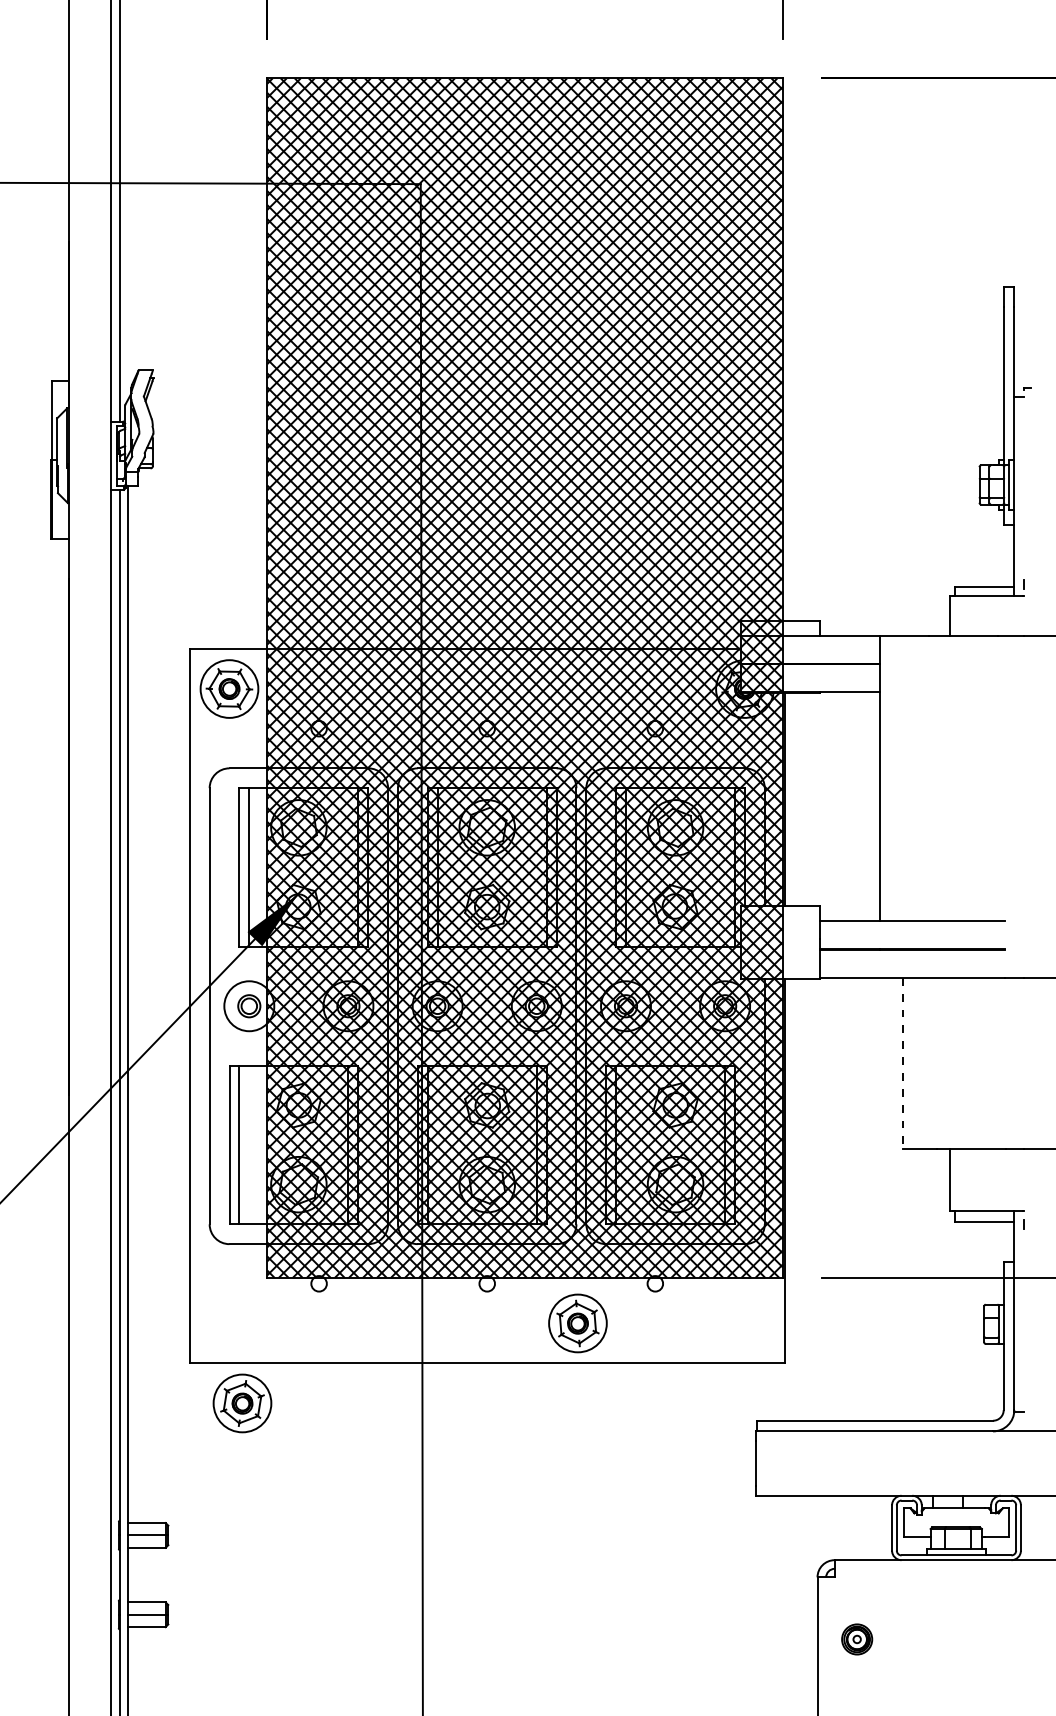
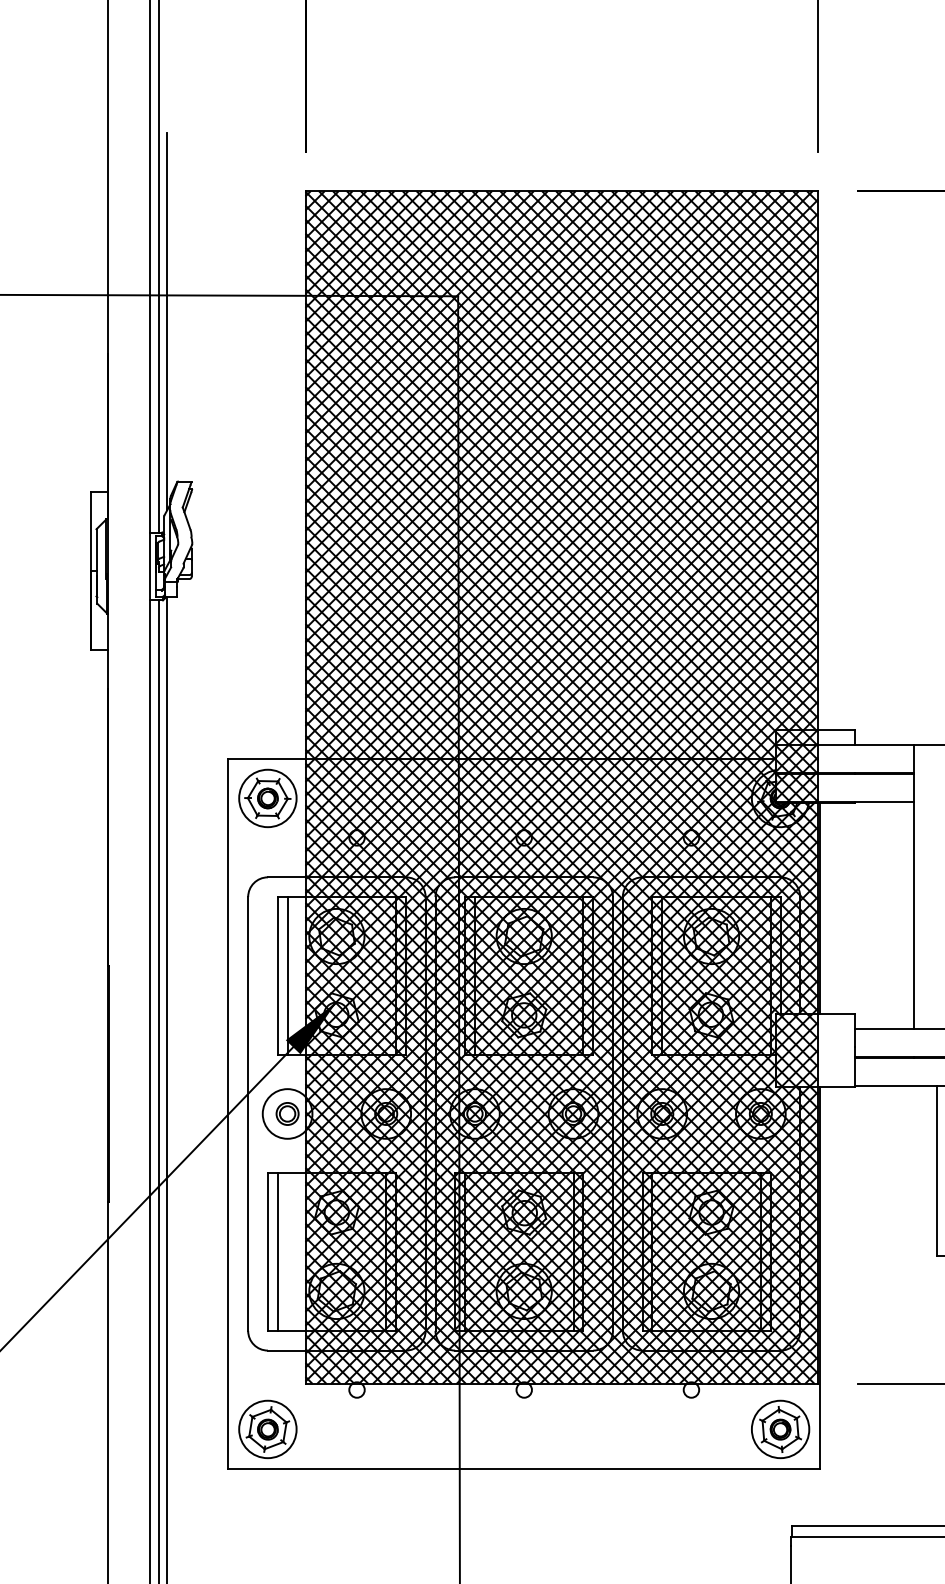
line: (128, 209) -> (167, 321), added
line: (902, 1063) -> (937, 1170), dashed -> solid
part: (577, 1323) -> (780, 1429), moved
part: (242, 1403) -> (267, 1429), moved

